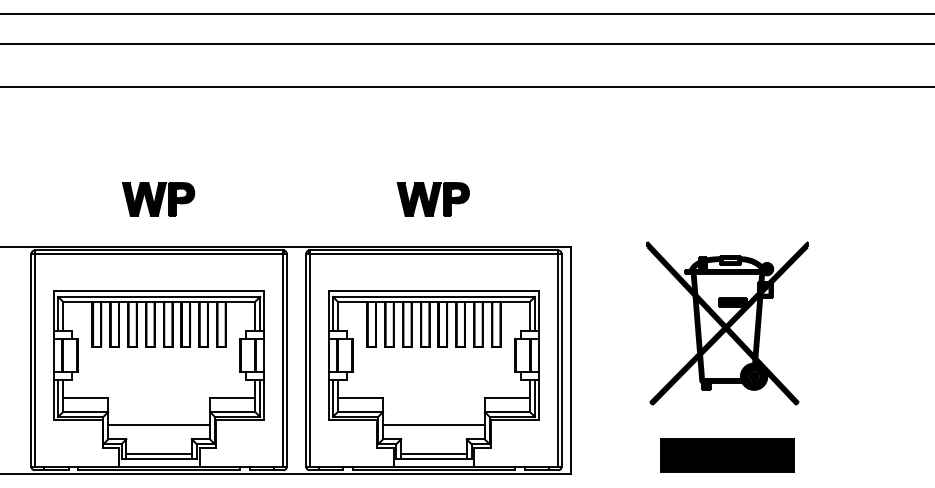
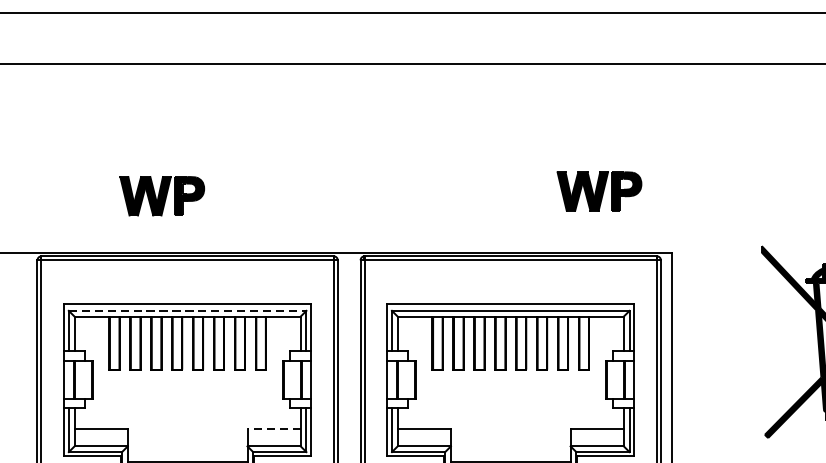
part: (158, 199) -> (162, 196), moved
part: (432, 199) -> (598, 191), moved
line: (159, 296) -> (188, 310), solid -> dashed
line: (232, 397) -> (273, 429), solid -> dashed

